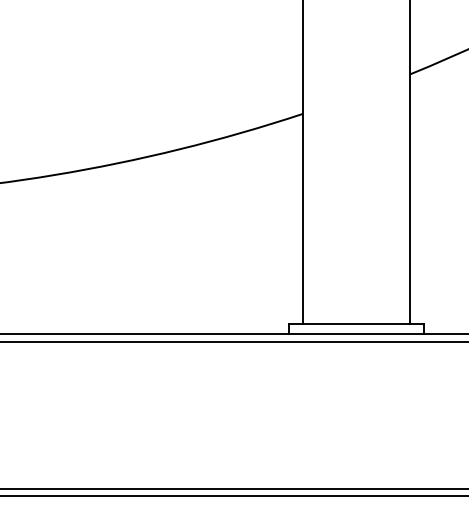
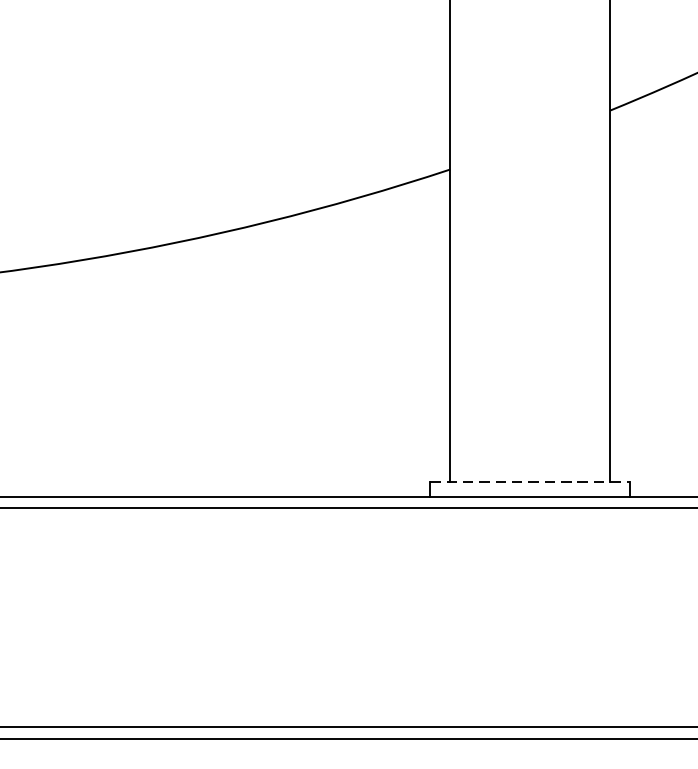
line: (356, 324) -> (530, 482), solid -> dashed

